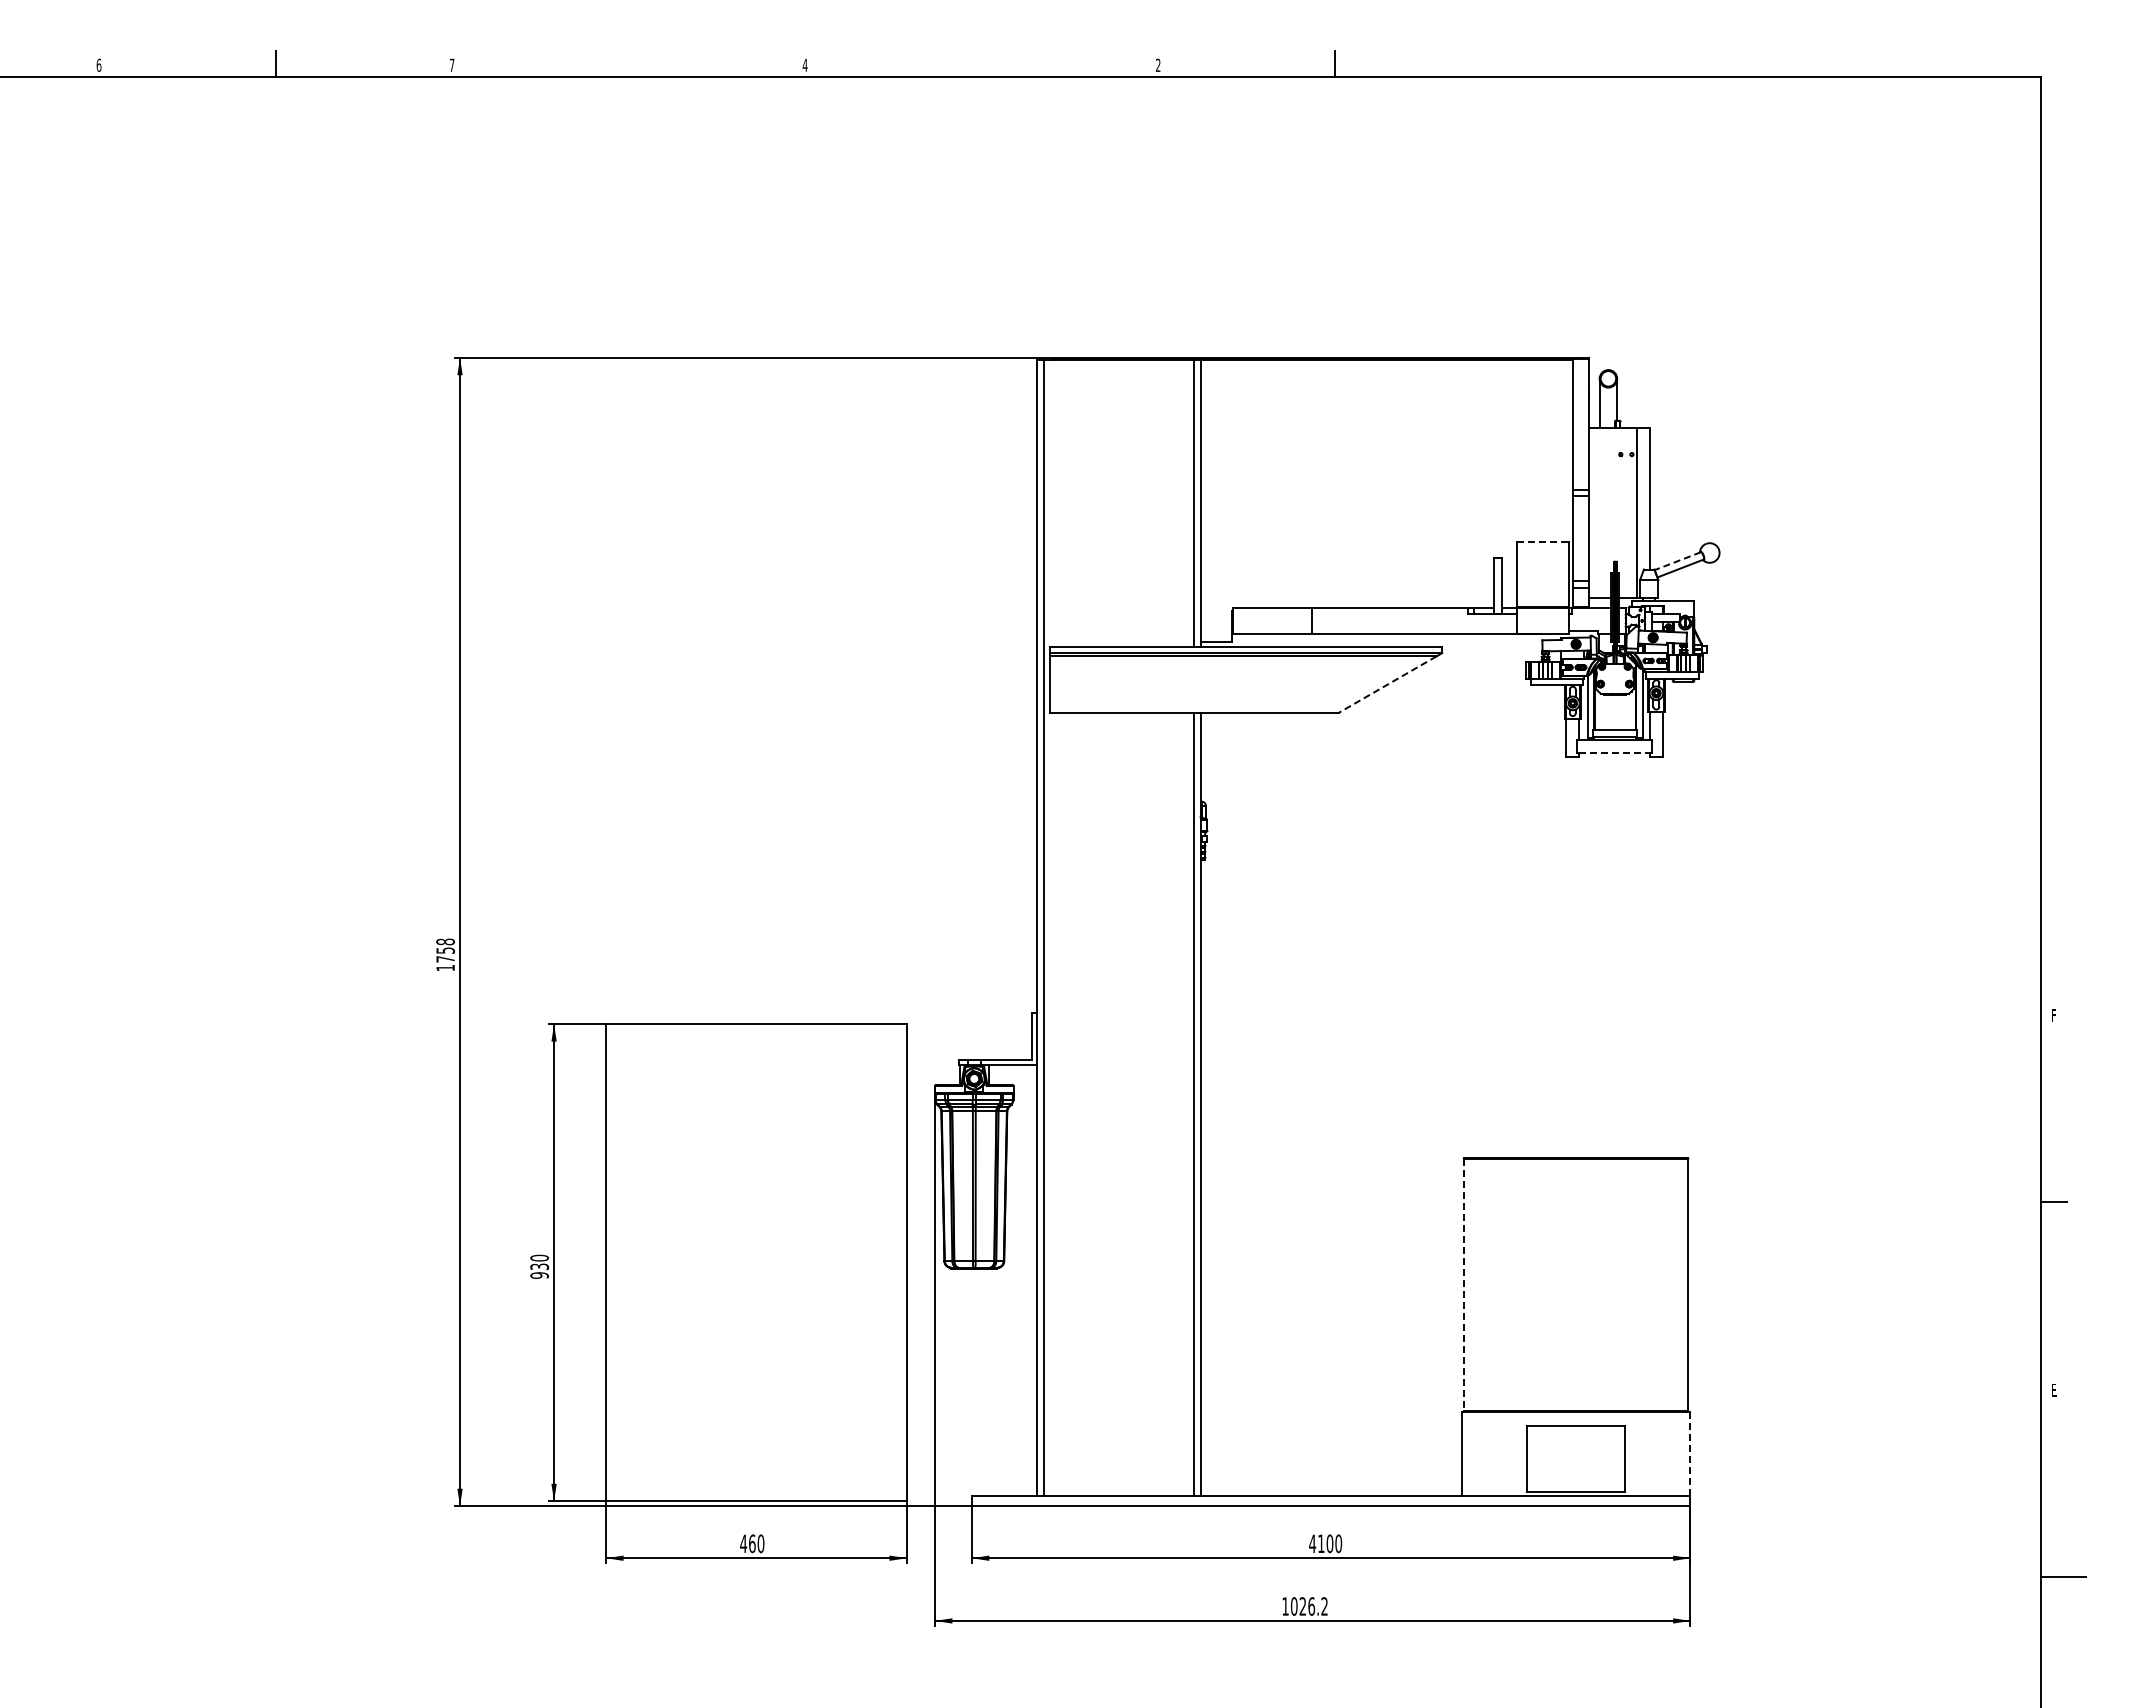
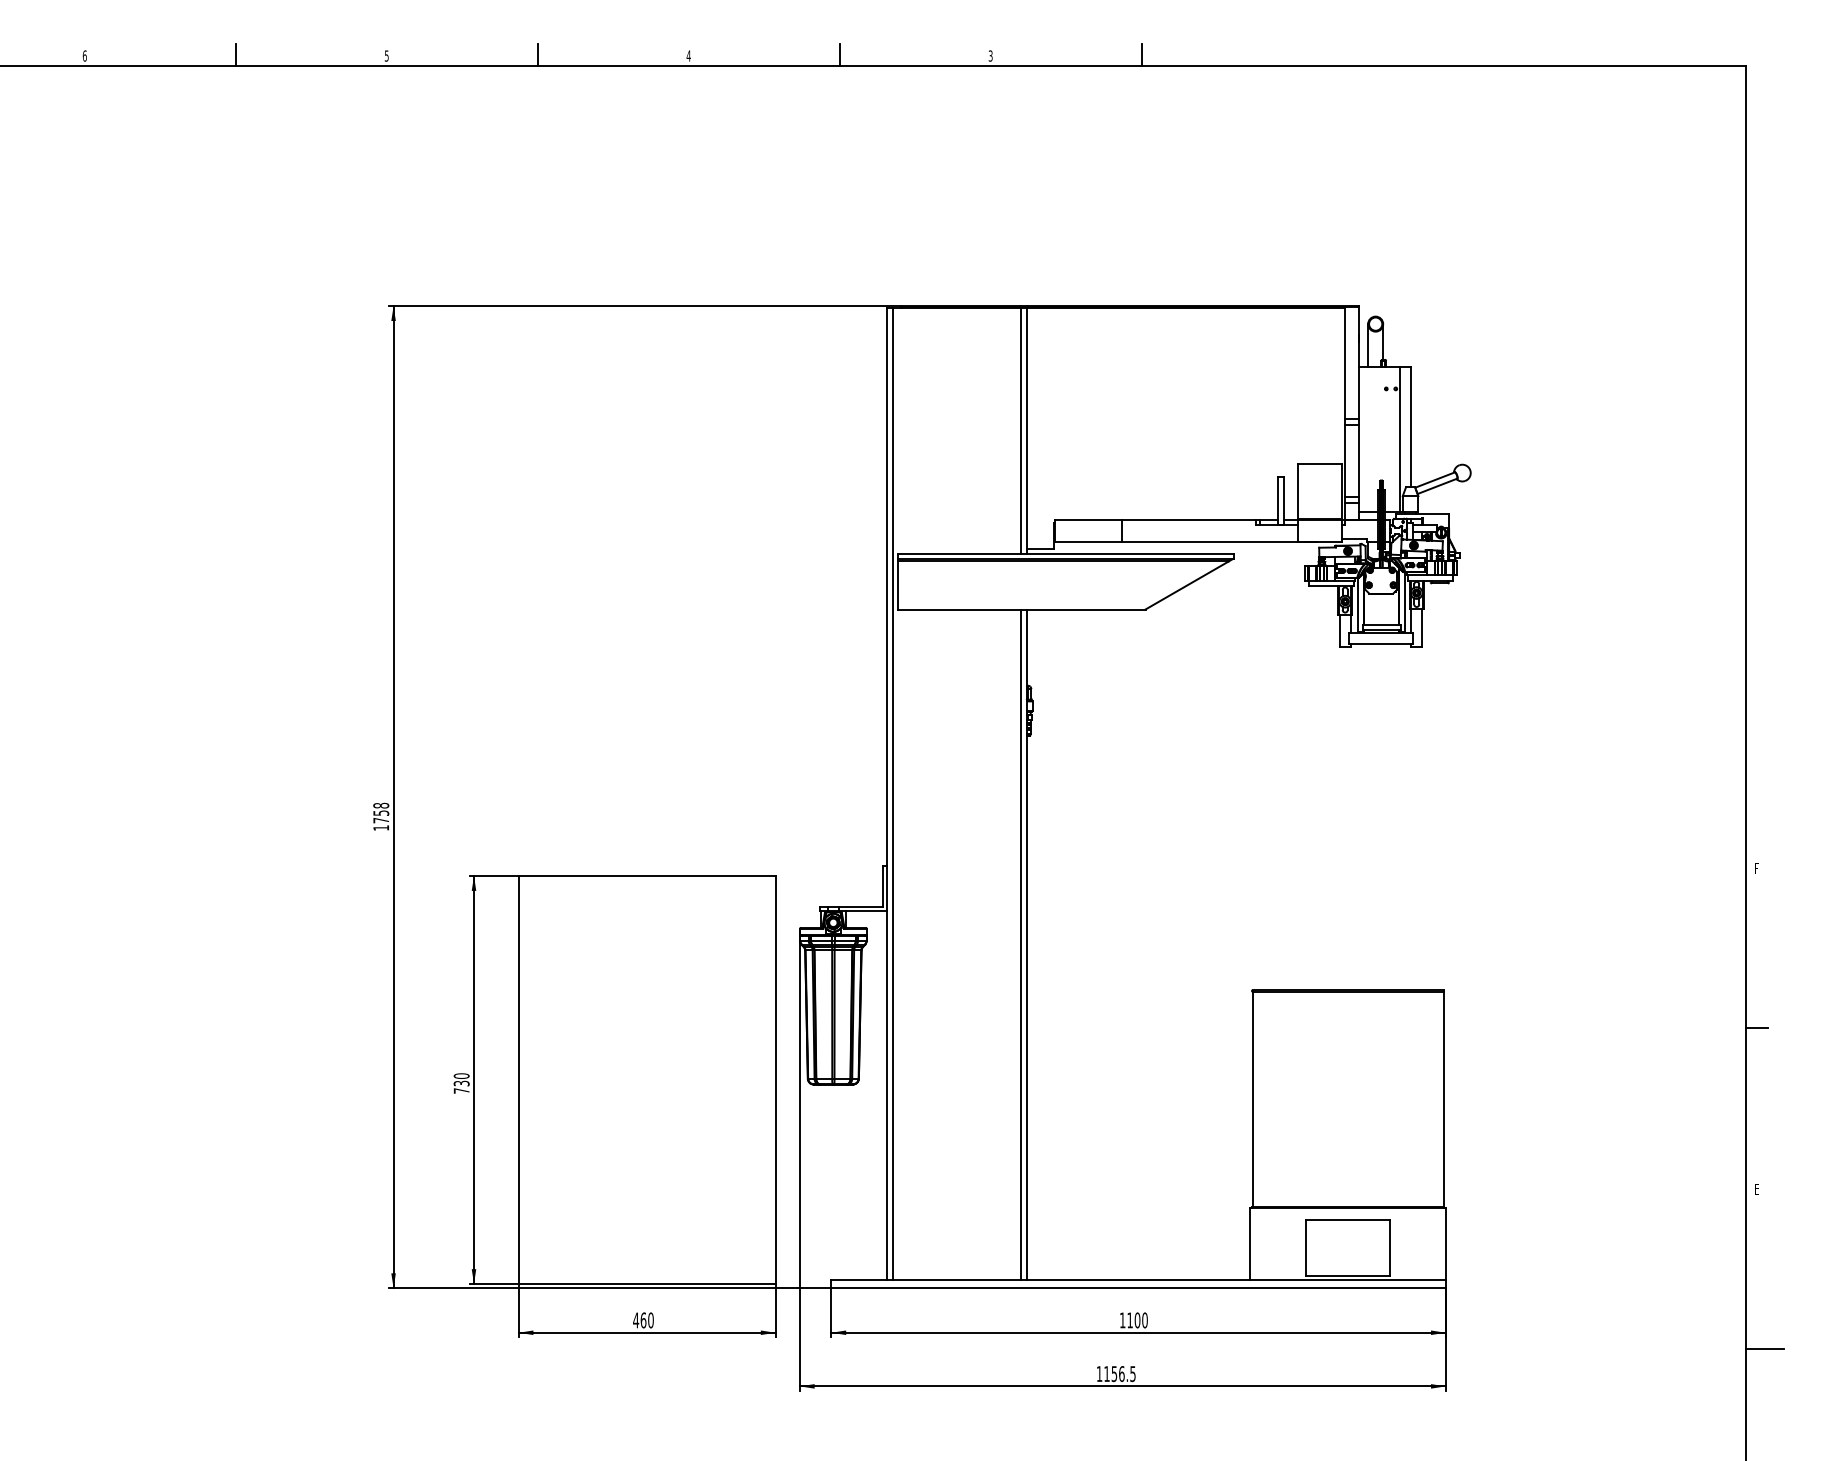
line: (628, 64) -> (537, 55), added
line: (981, 64) -> (839, 55), added
text: (451, 65) -> (386, 56), 7 -> 5
text: (1158, 65) -> (990, 56), 2 -> 3
line: (1543, 542) -> (1320, 464), dashed -> solid
line: (1677, 561) -> (1434, 480), dashed -> solid
line: (1387, 684) -> (1186, 585), dashed -> solid
line: (1615, 753) -> (1381, 644), dashed -> solid
text: (539, 1275) -> (461, 1090), 930 -> 730
line: (1464, 1285) -> (1252, 1099), dashed -> solid
line: (1690, 1453) -> (1445, 1243), dashed -> solid
text: (1312, 1543) -> (1122, 1320), 4100 -> 1100
text: (1308, 1606) -> (1119, 1374), 1026.2 -> 1156.5

